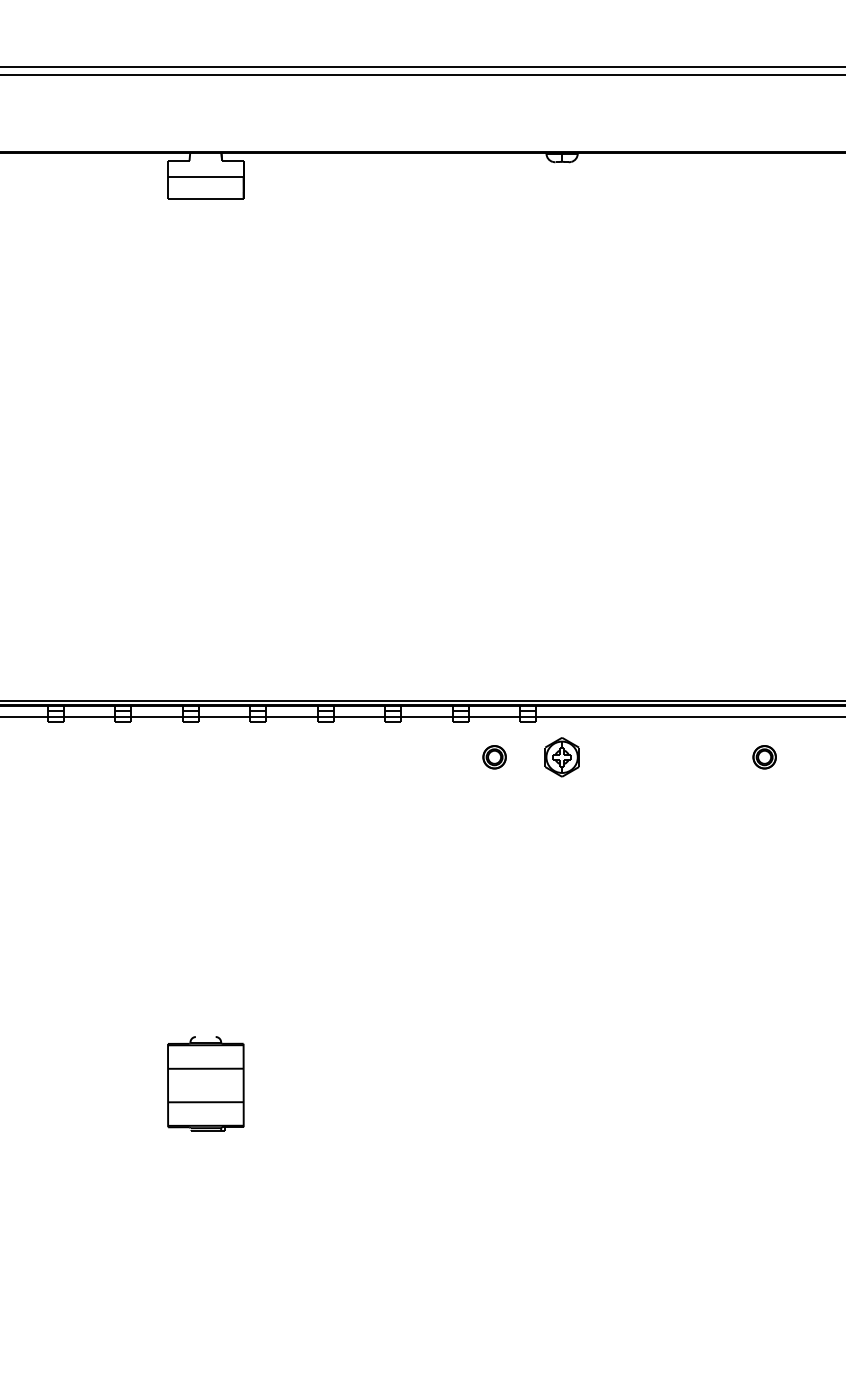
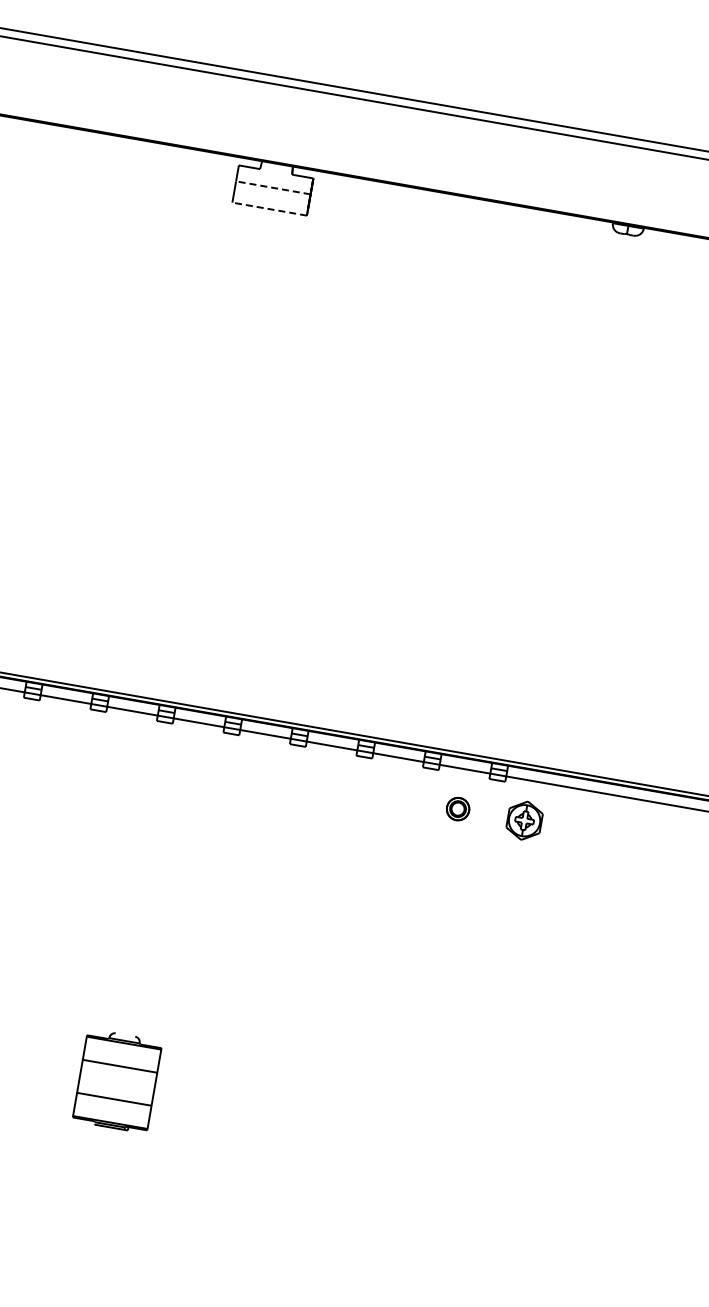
line: (205, 177) -> (272, 188), solid -> dashed
line: (205, 198) -> (269, 208), solid -> dashed

